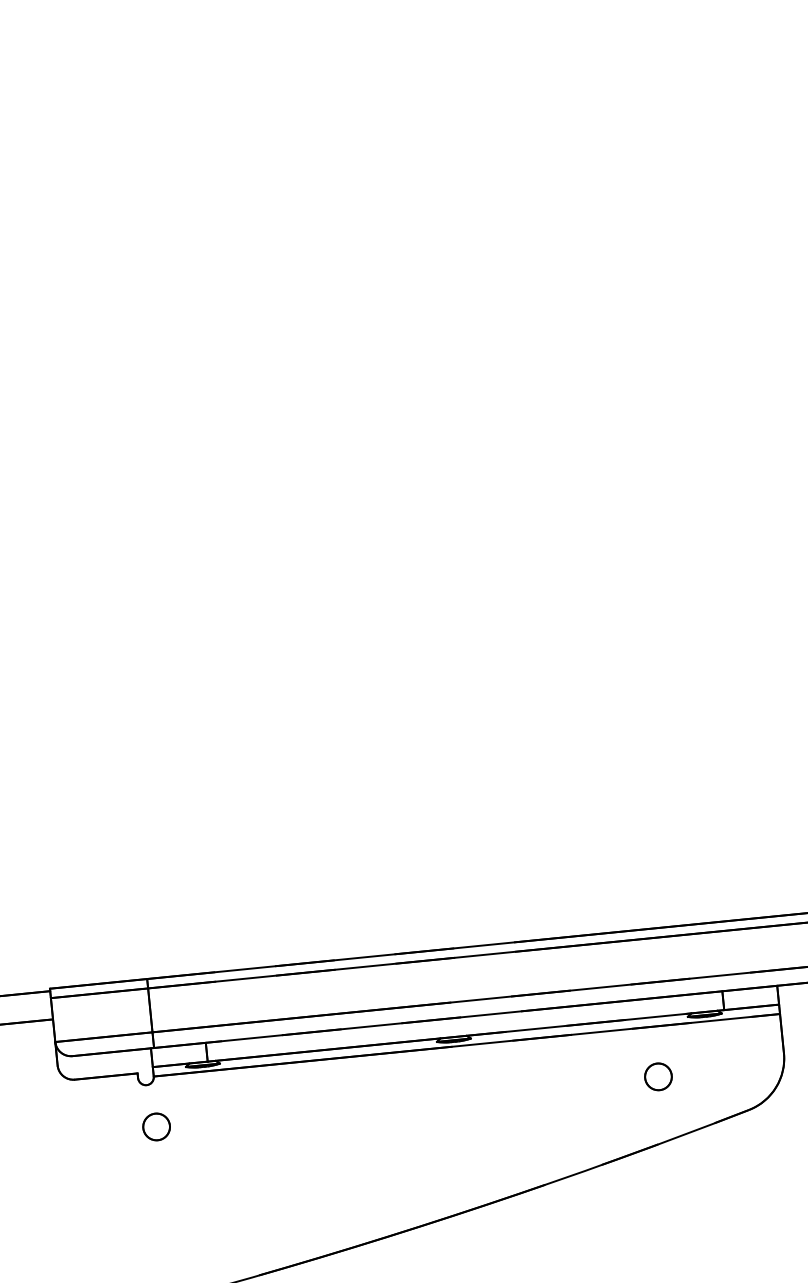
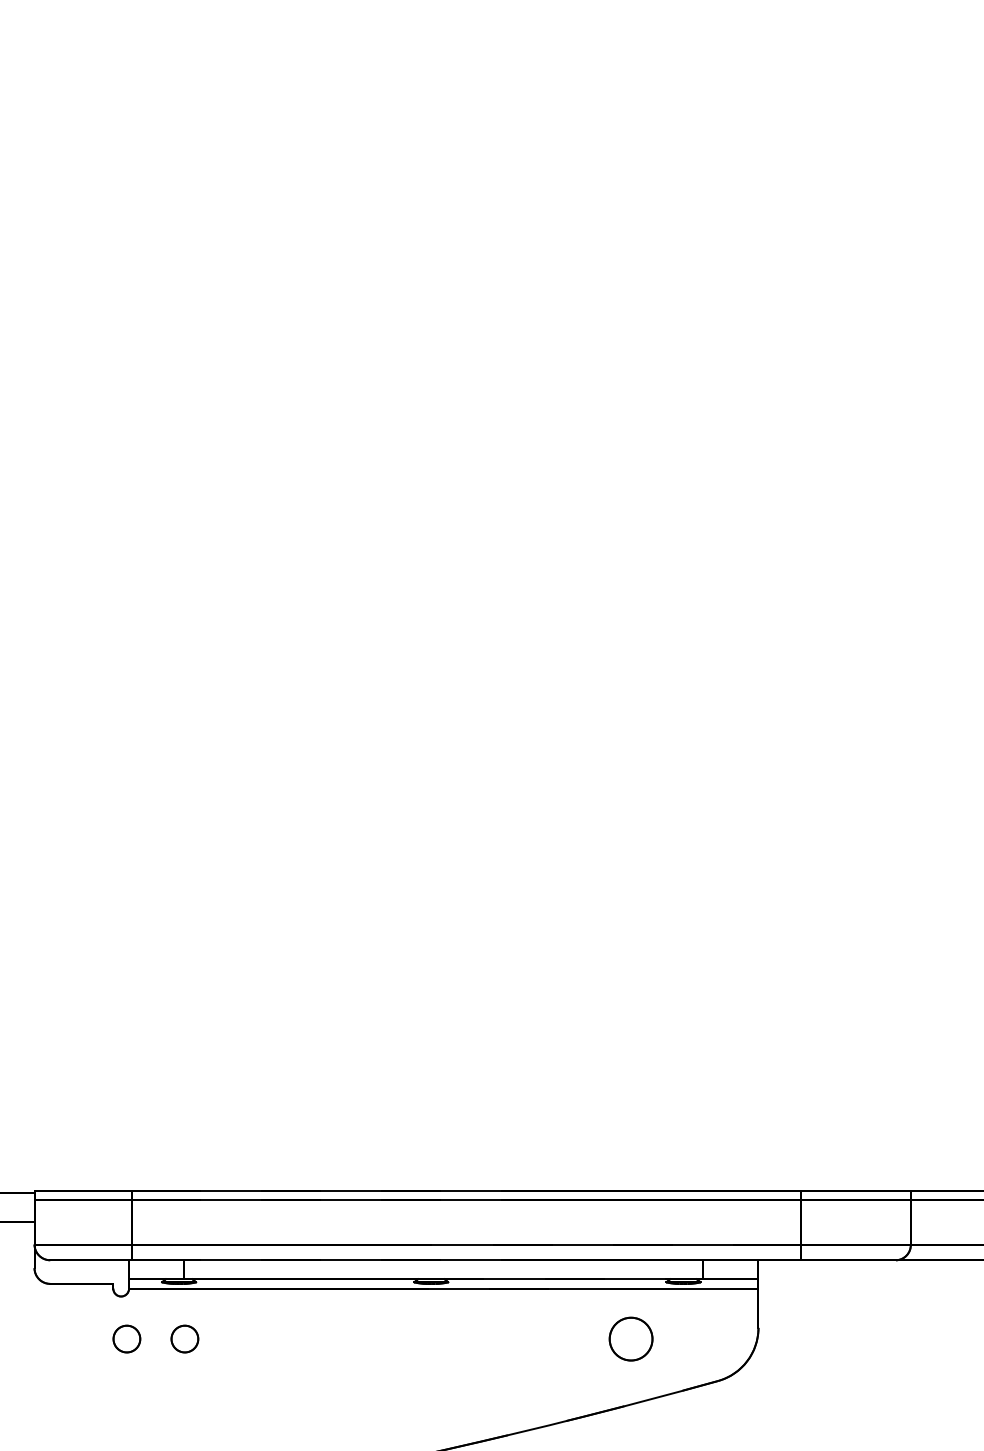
part: (658, 1076) -> (631, 1338), size x1.6
part: (213, 1120) -> (184, 1338), added

